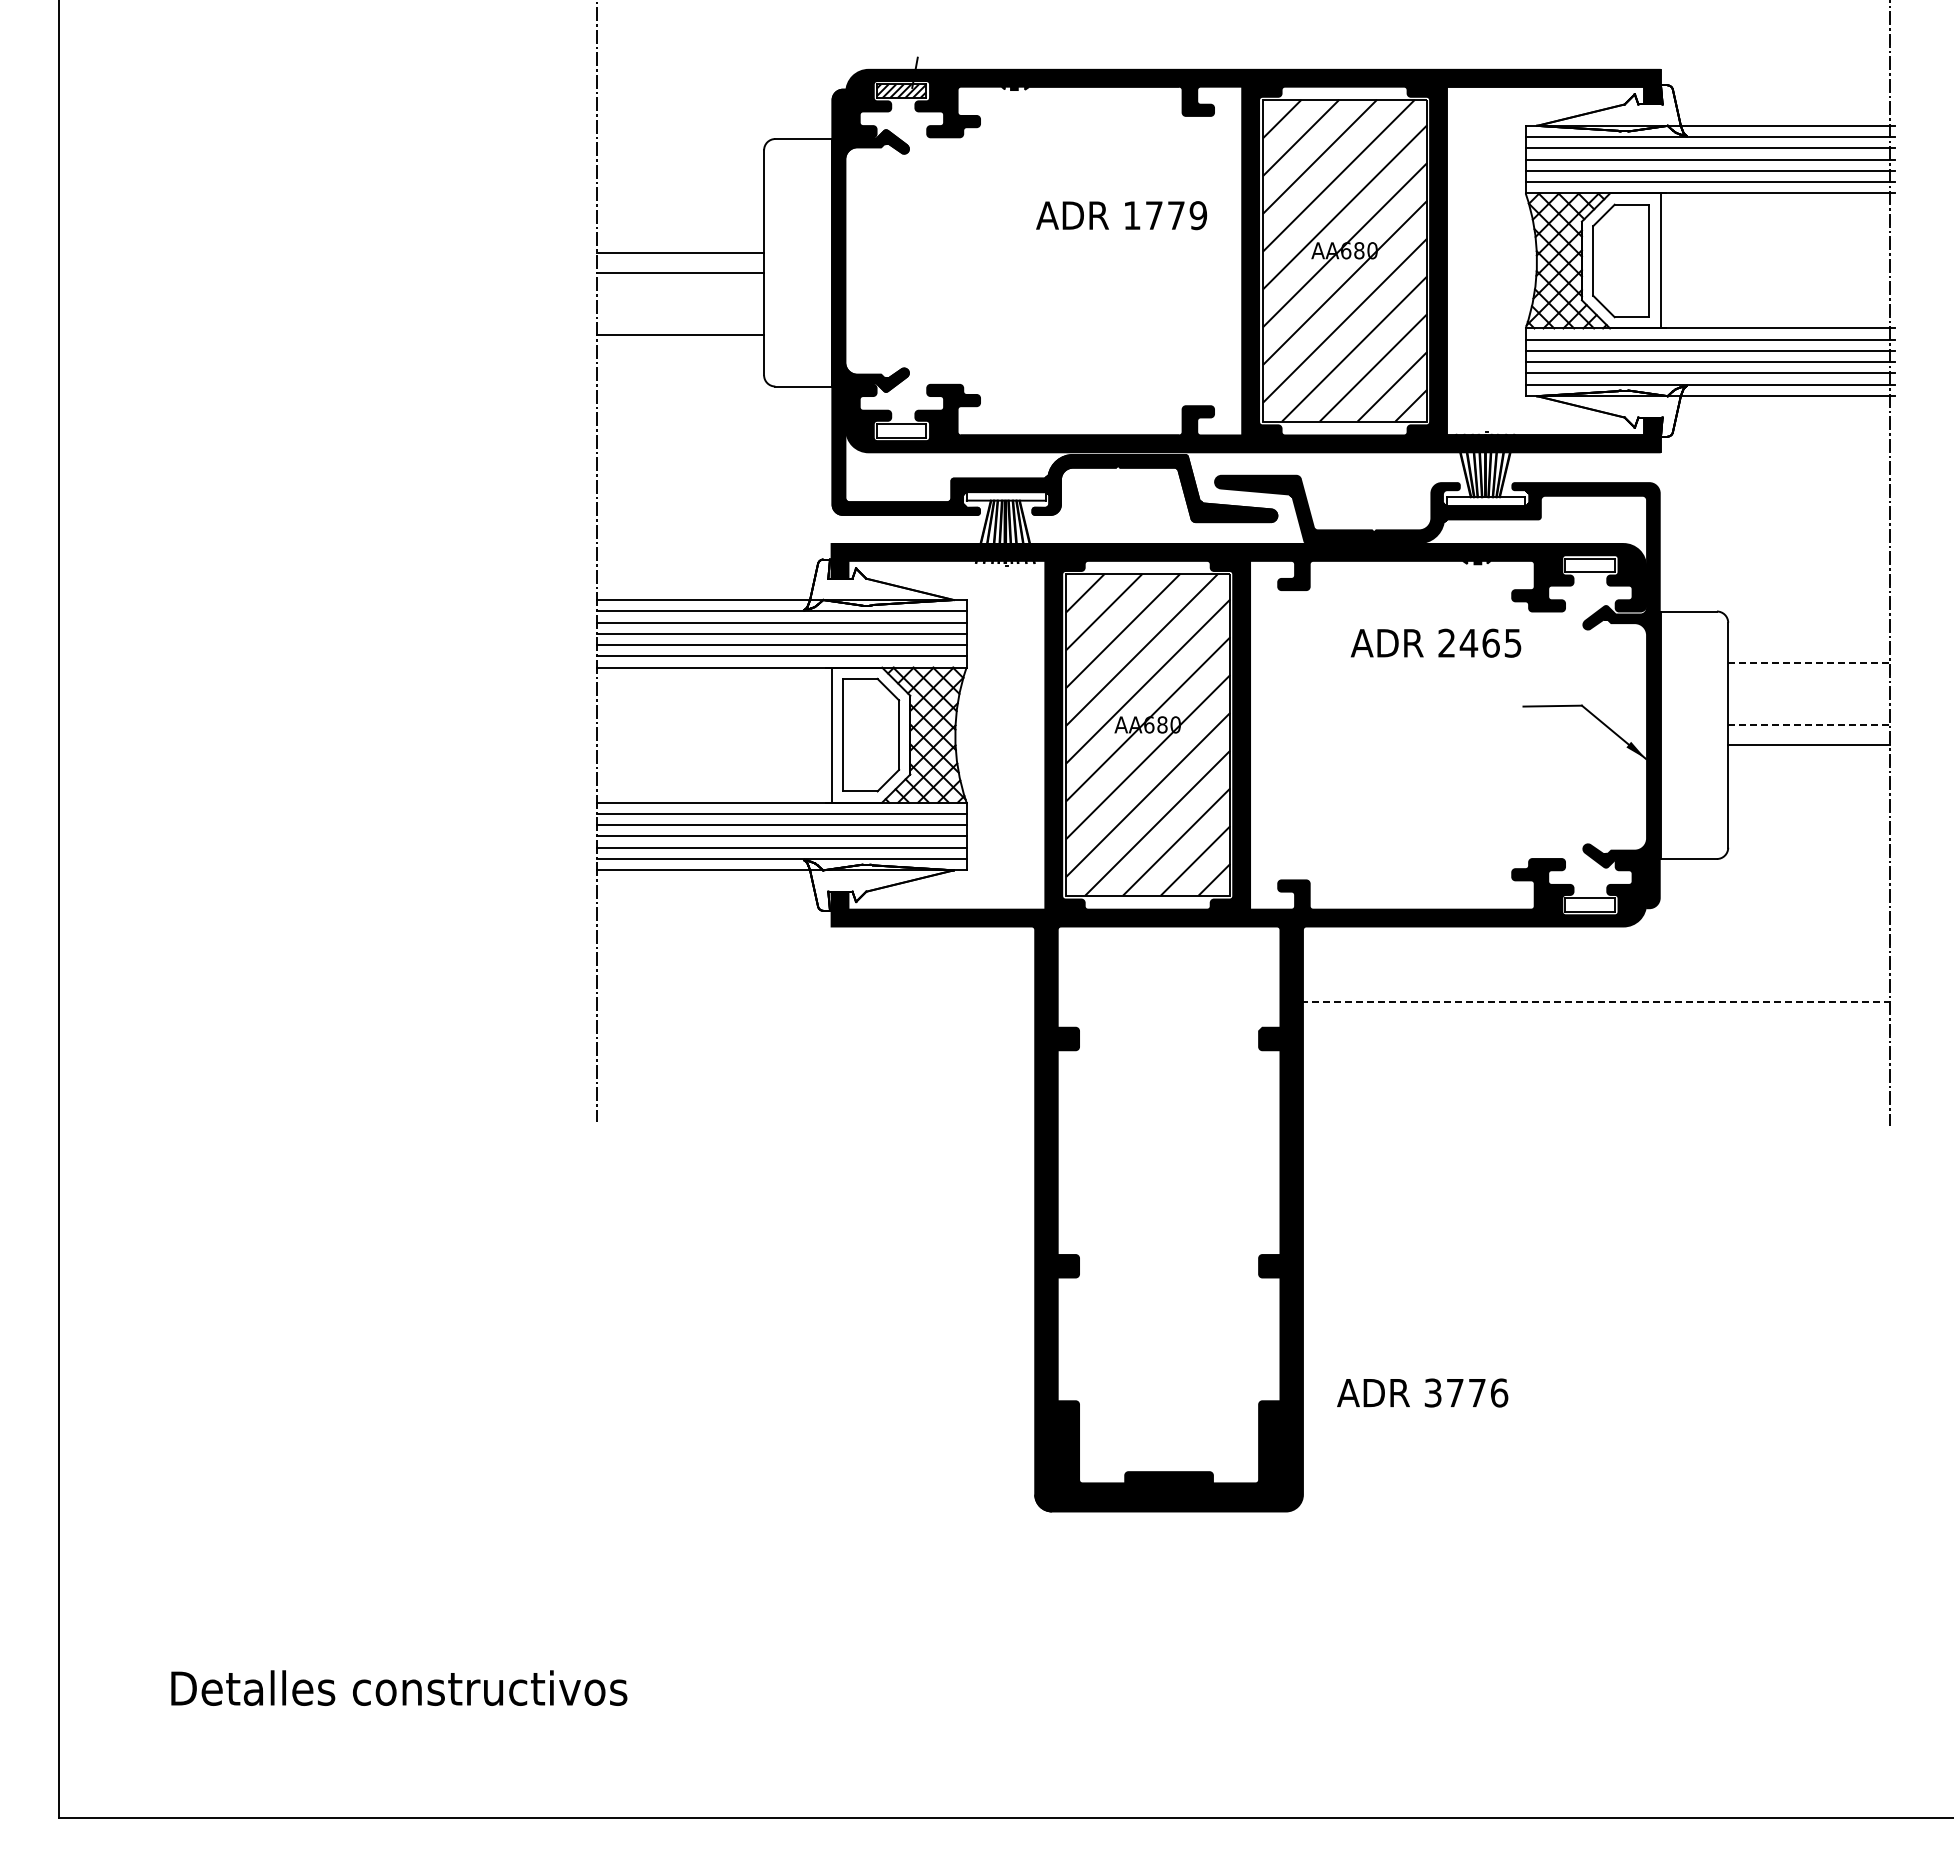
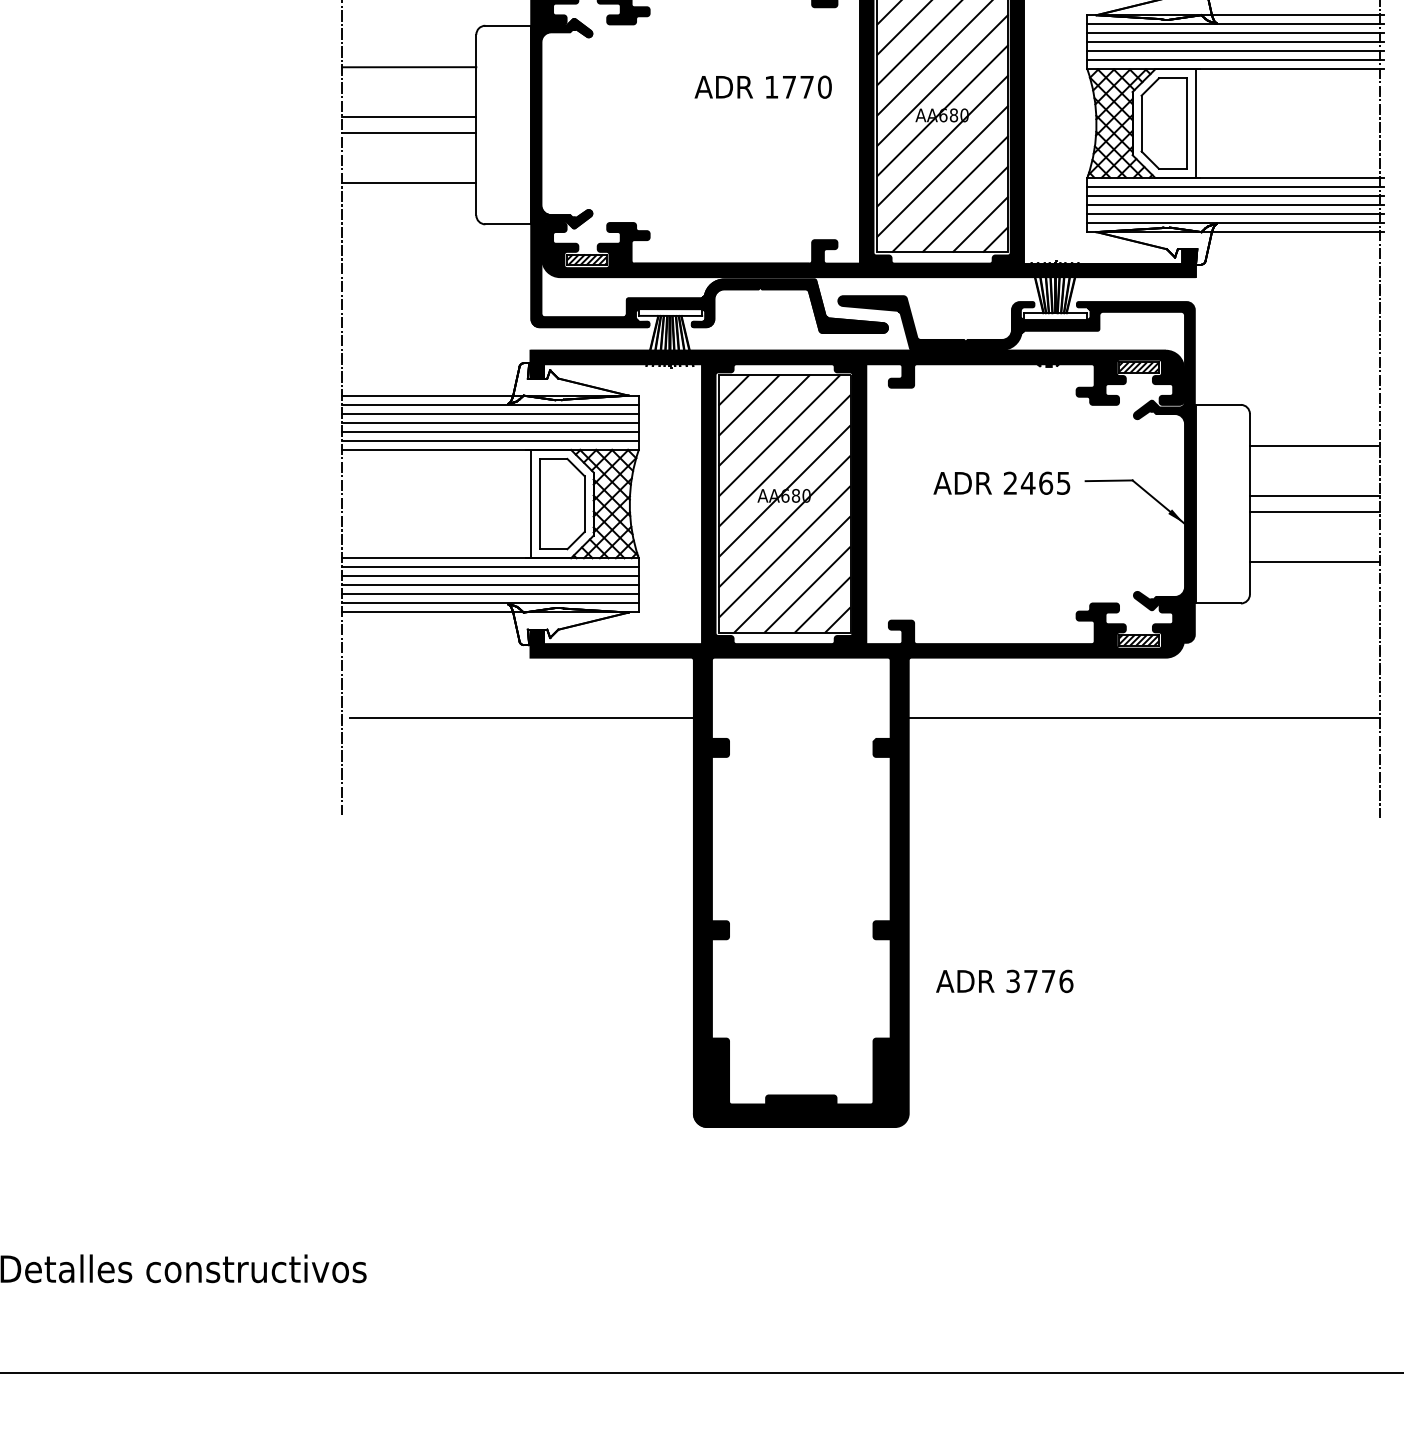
line: (680, 190) -> (409, 67), added
text: (1198, 215) -> (824, 87), 1779 -> 1770
hatch: (901, 430) -> (586, 259), added
hatch: (1589, 565) -> (1138, 367), added
text: (1436, 642) -> (1002, 482), moved
line: (1808, 663) -> (1314, 446), dashed -> solid
line: (1808, 725) -> (1314, 496), dashed -> solid
line: (1808, 807) -> (1314, 562), added
hatch: (1589, 904) -> (1138, 639), added
line: (820, 1001) -> (521, 717), added
line: (1596, 1001) -> (1144, 717), dashed -> solid
text: (1422, 1392) -> (1004, 981), moved

